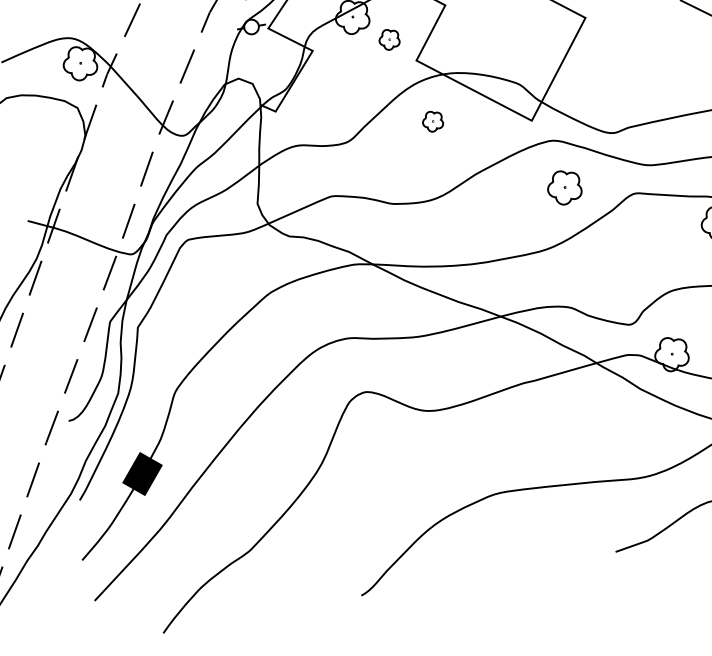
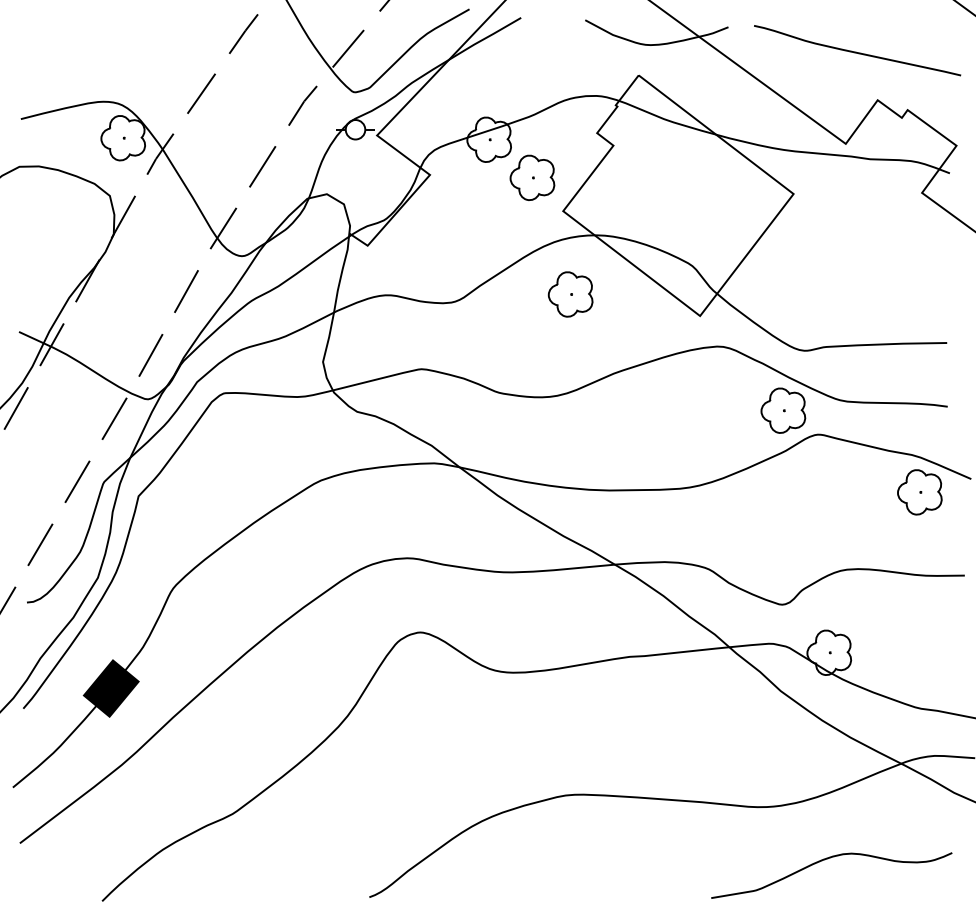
part: (389, 39) -> (532, 177), size x1.67
part: (432, 121) -> (570, 294), size x1.67
part: (564, 187) -> (783, 410), moved

